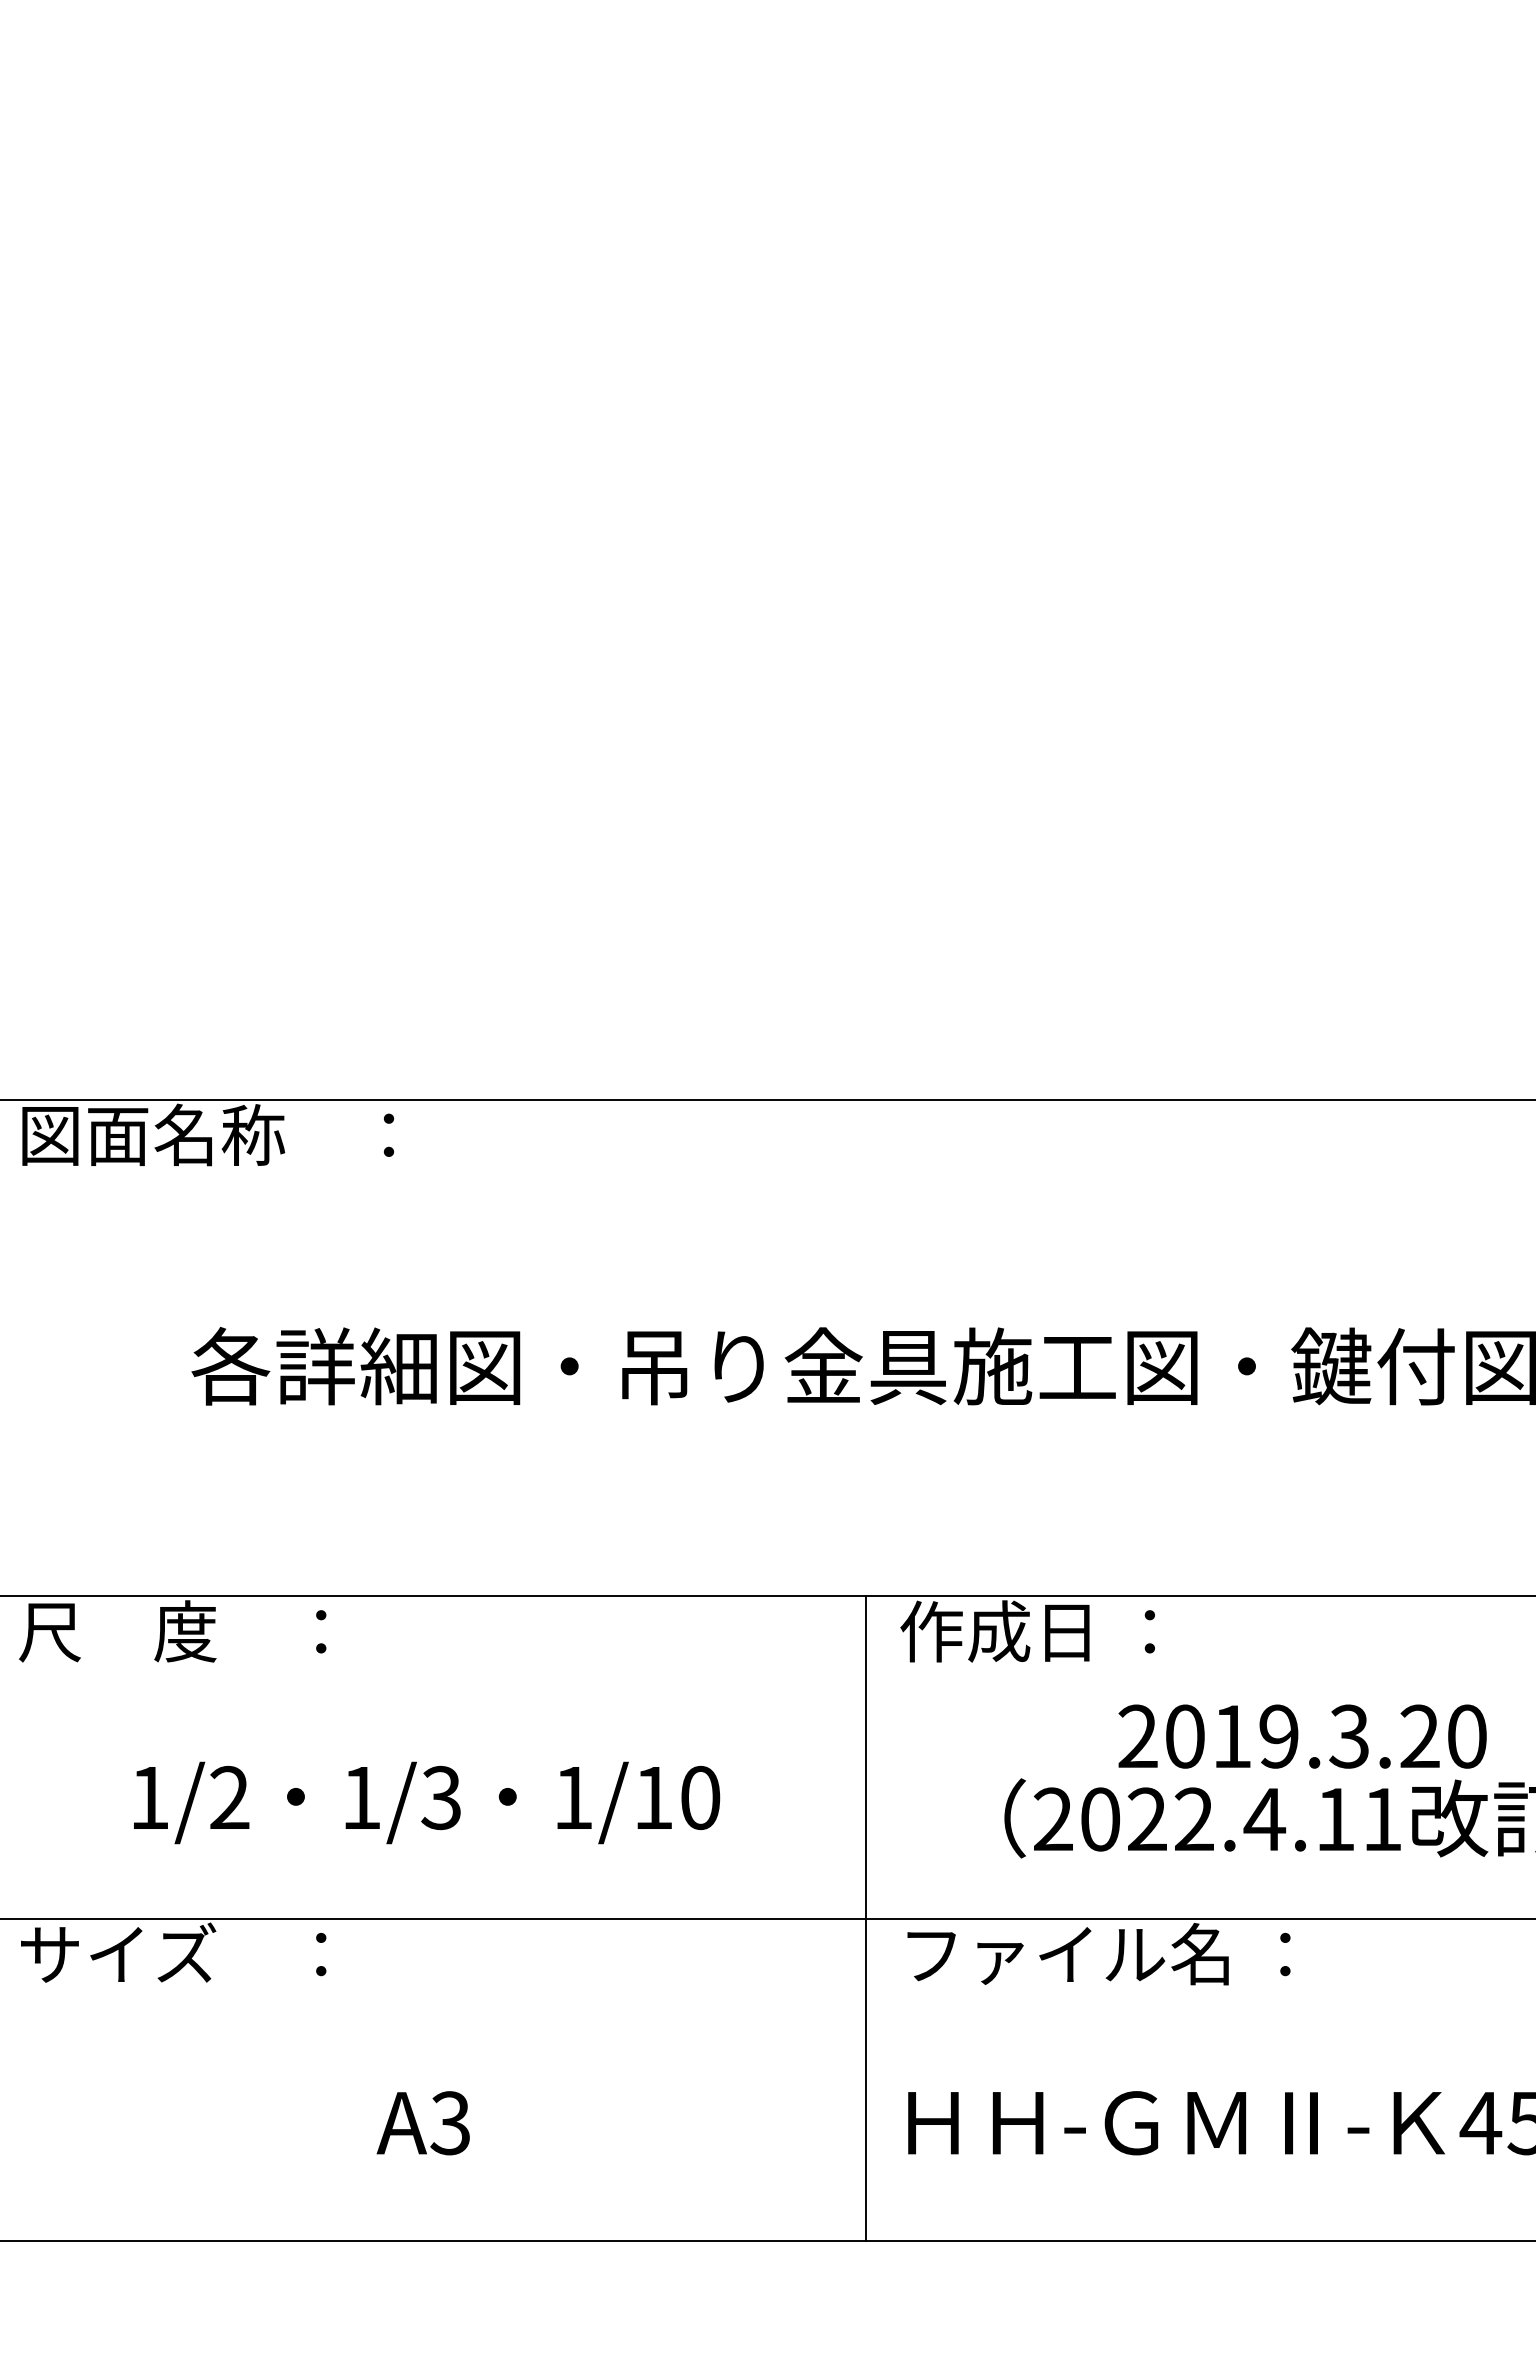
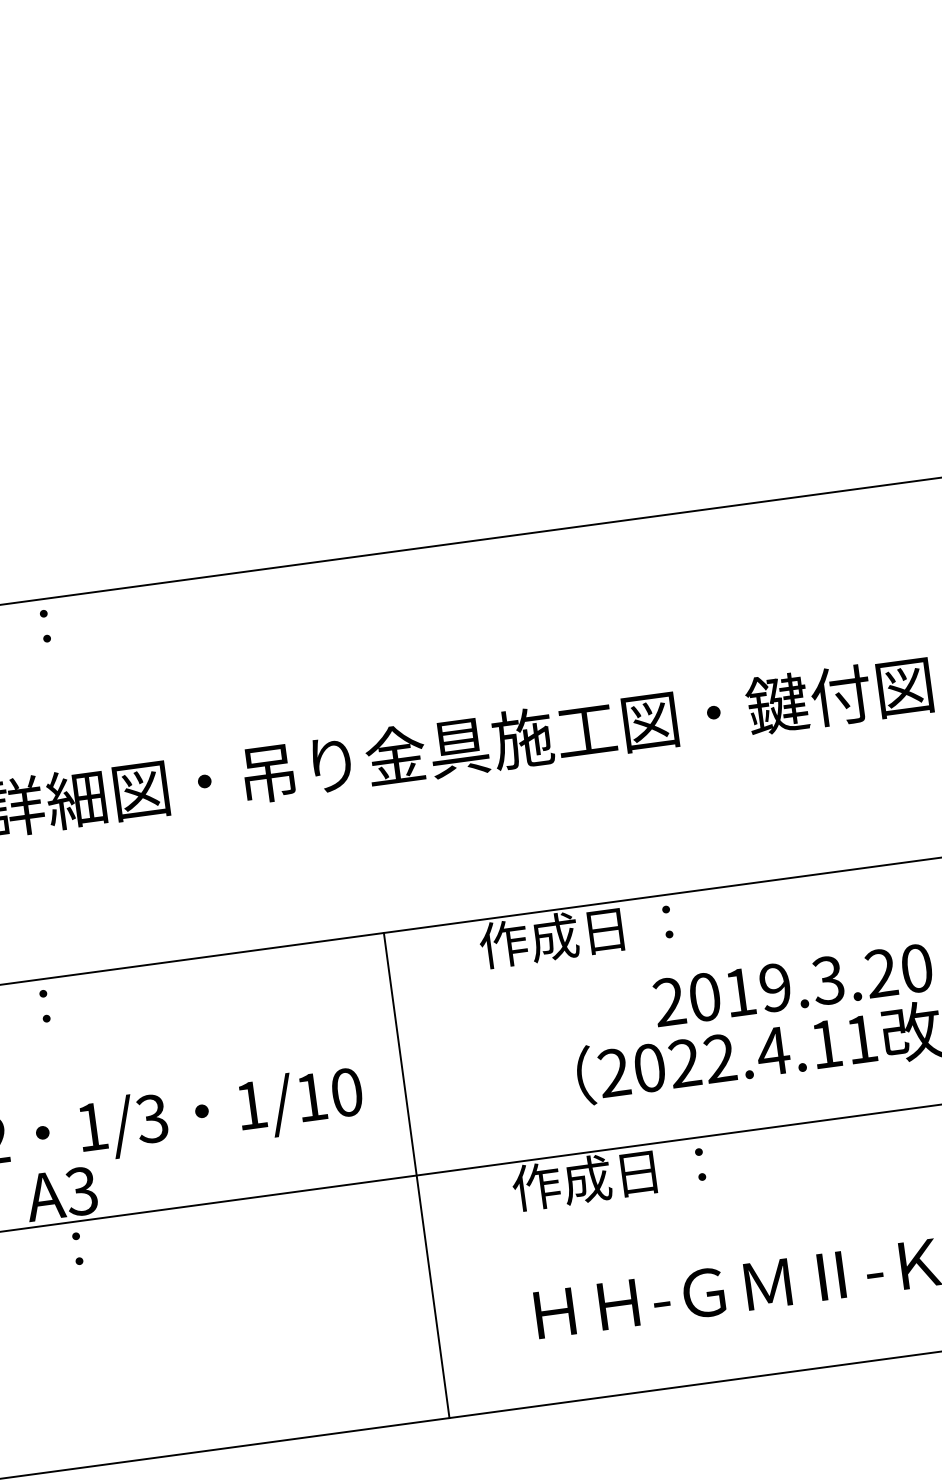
line: (866, 1918) -> (417, 1175), moved
text: (1095, 1953) -> (659, 1169), ファイル名 ： -> 作成日 ：
text: (422, 2123) -> (60, 1194), moved

